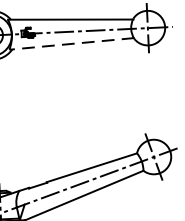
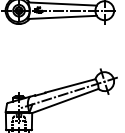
line: (71, 44) -> (62, 17), dashed -> solid

